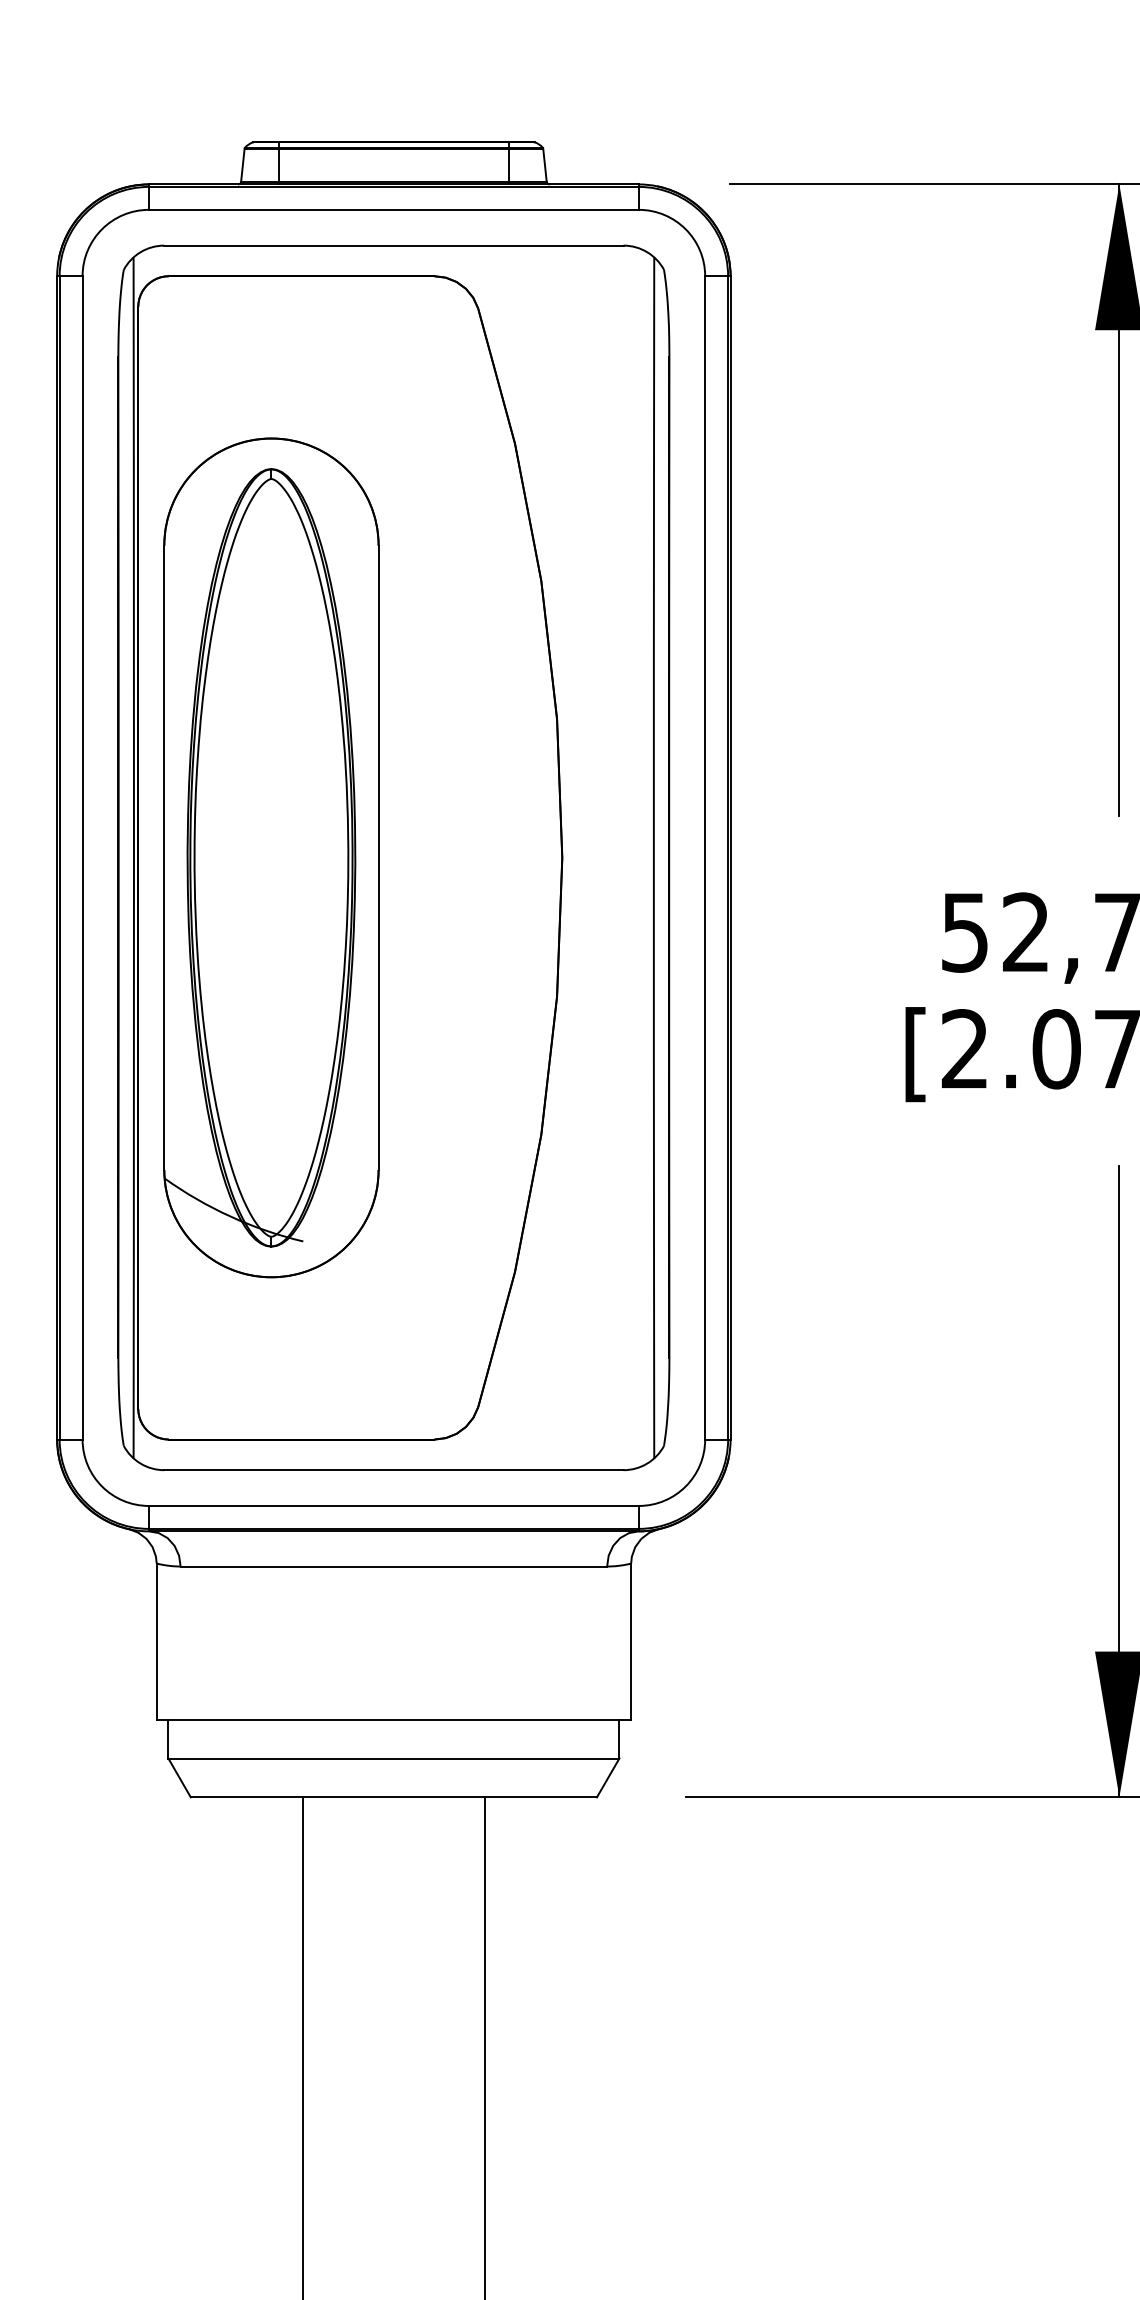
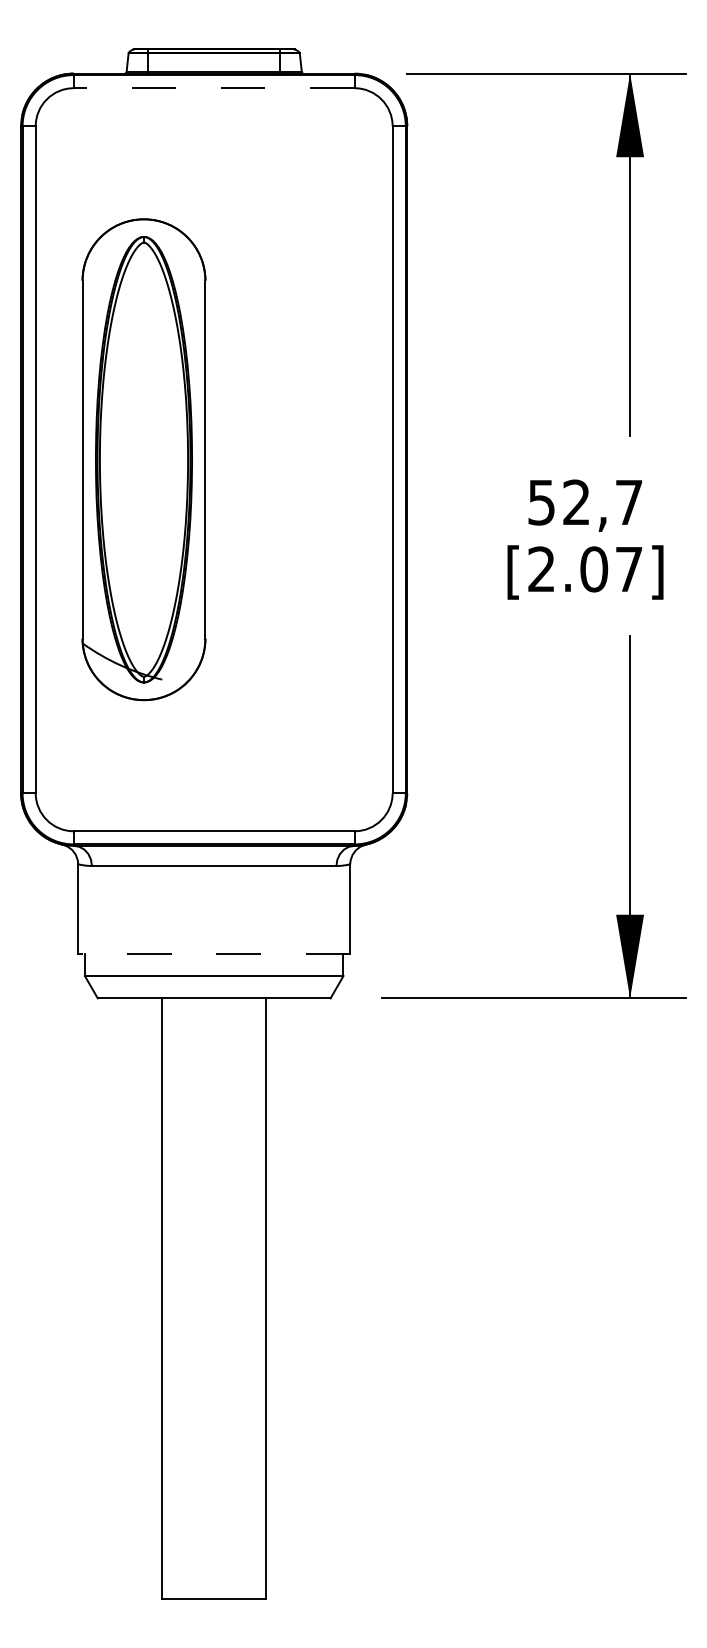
line: (392, 210) -> (213, 88), solid -> dashed
part: (392, 857) -> (213, 459), removed
line: (392, 1719) -> (213, 953), solid -> dashed

